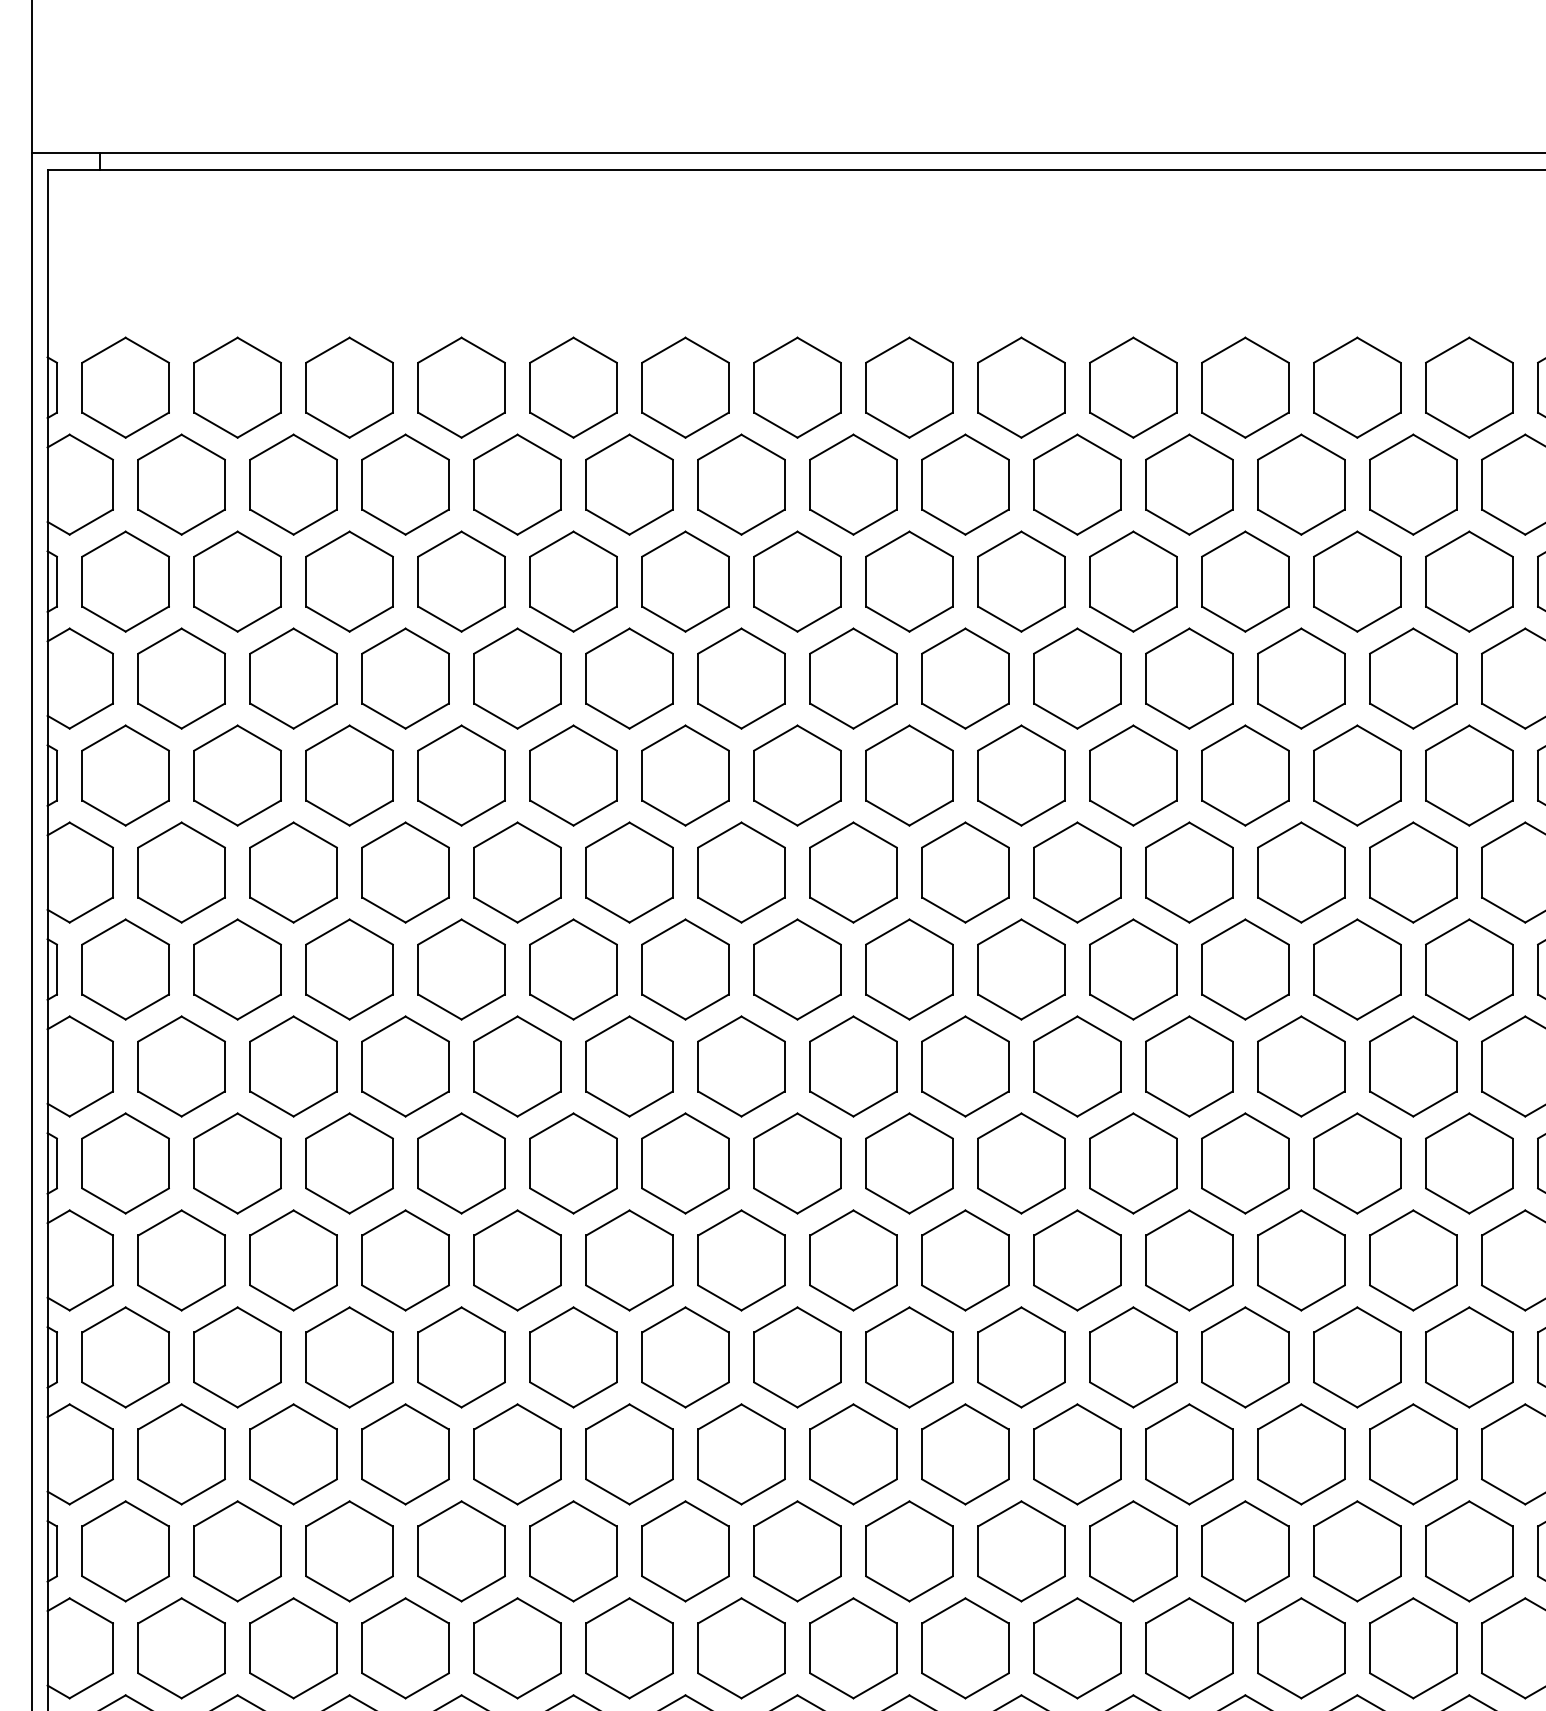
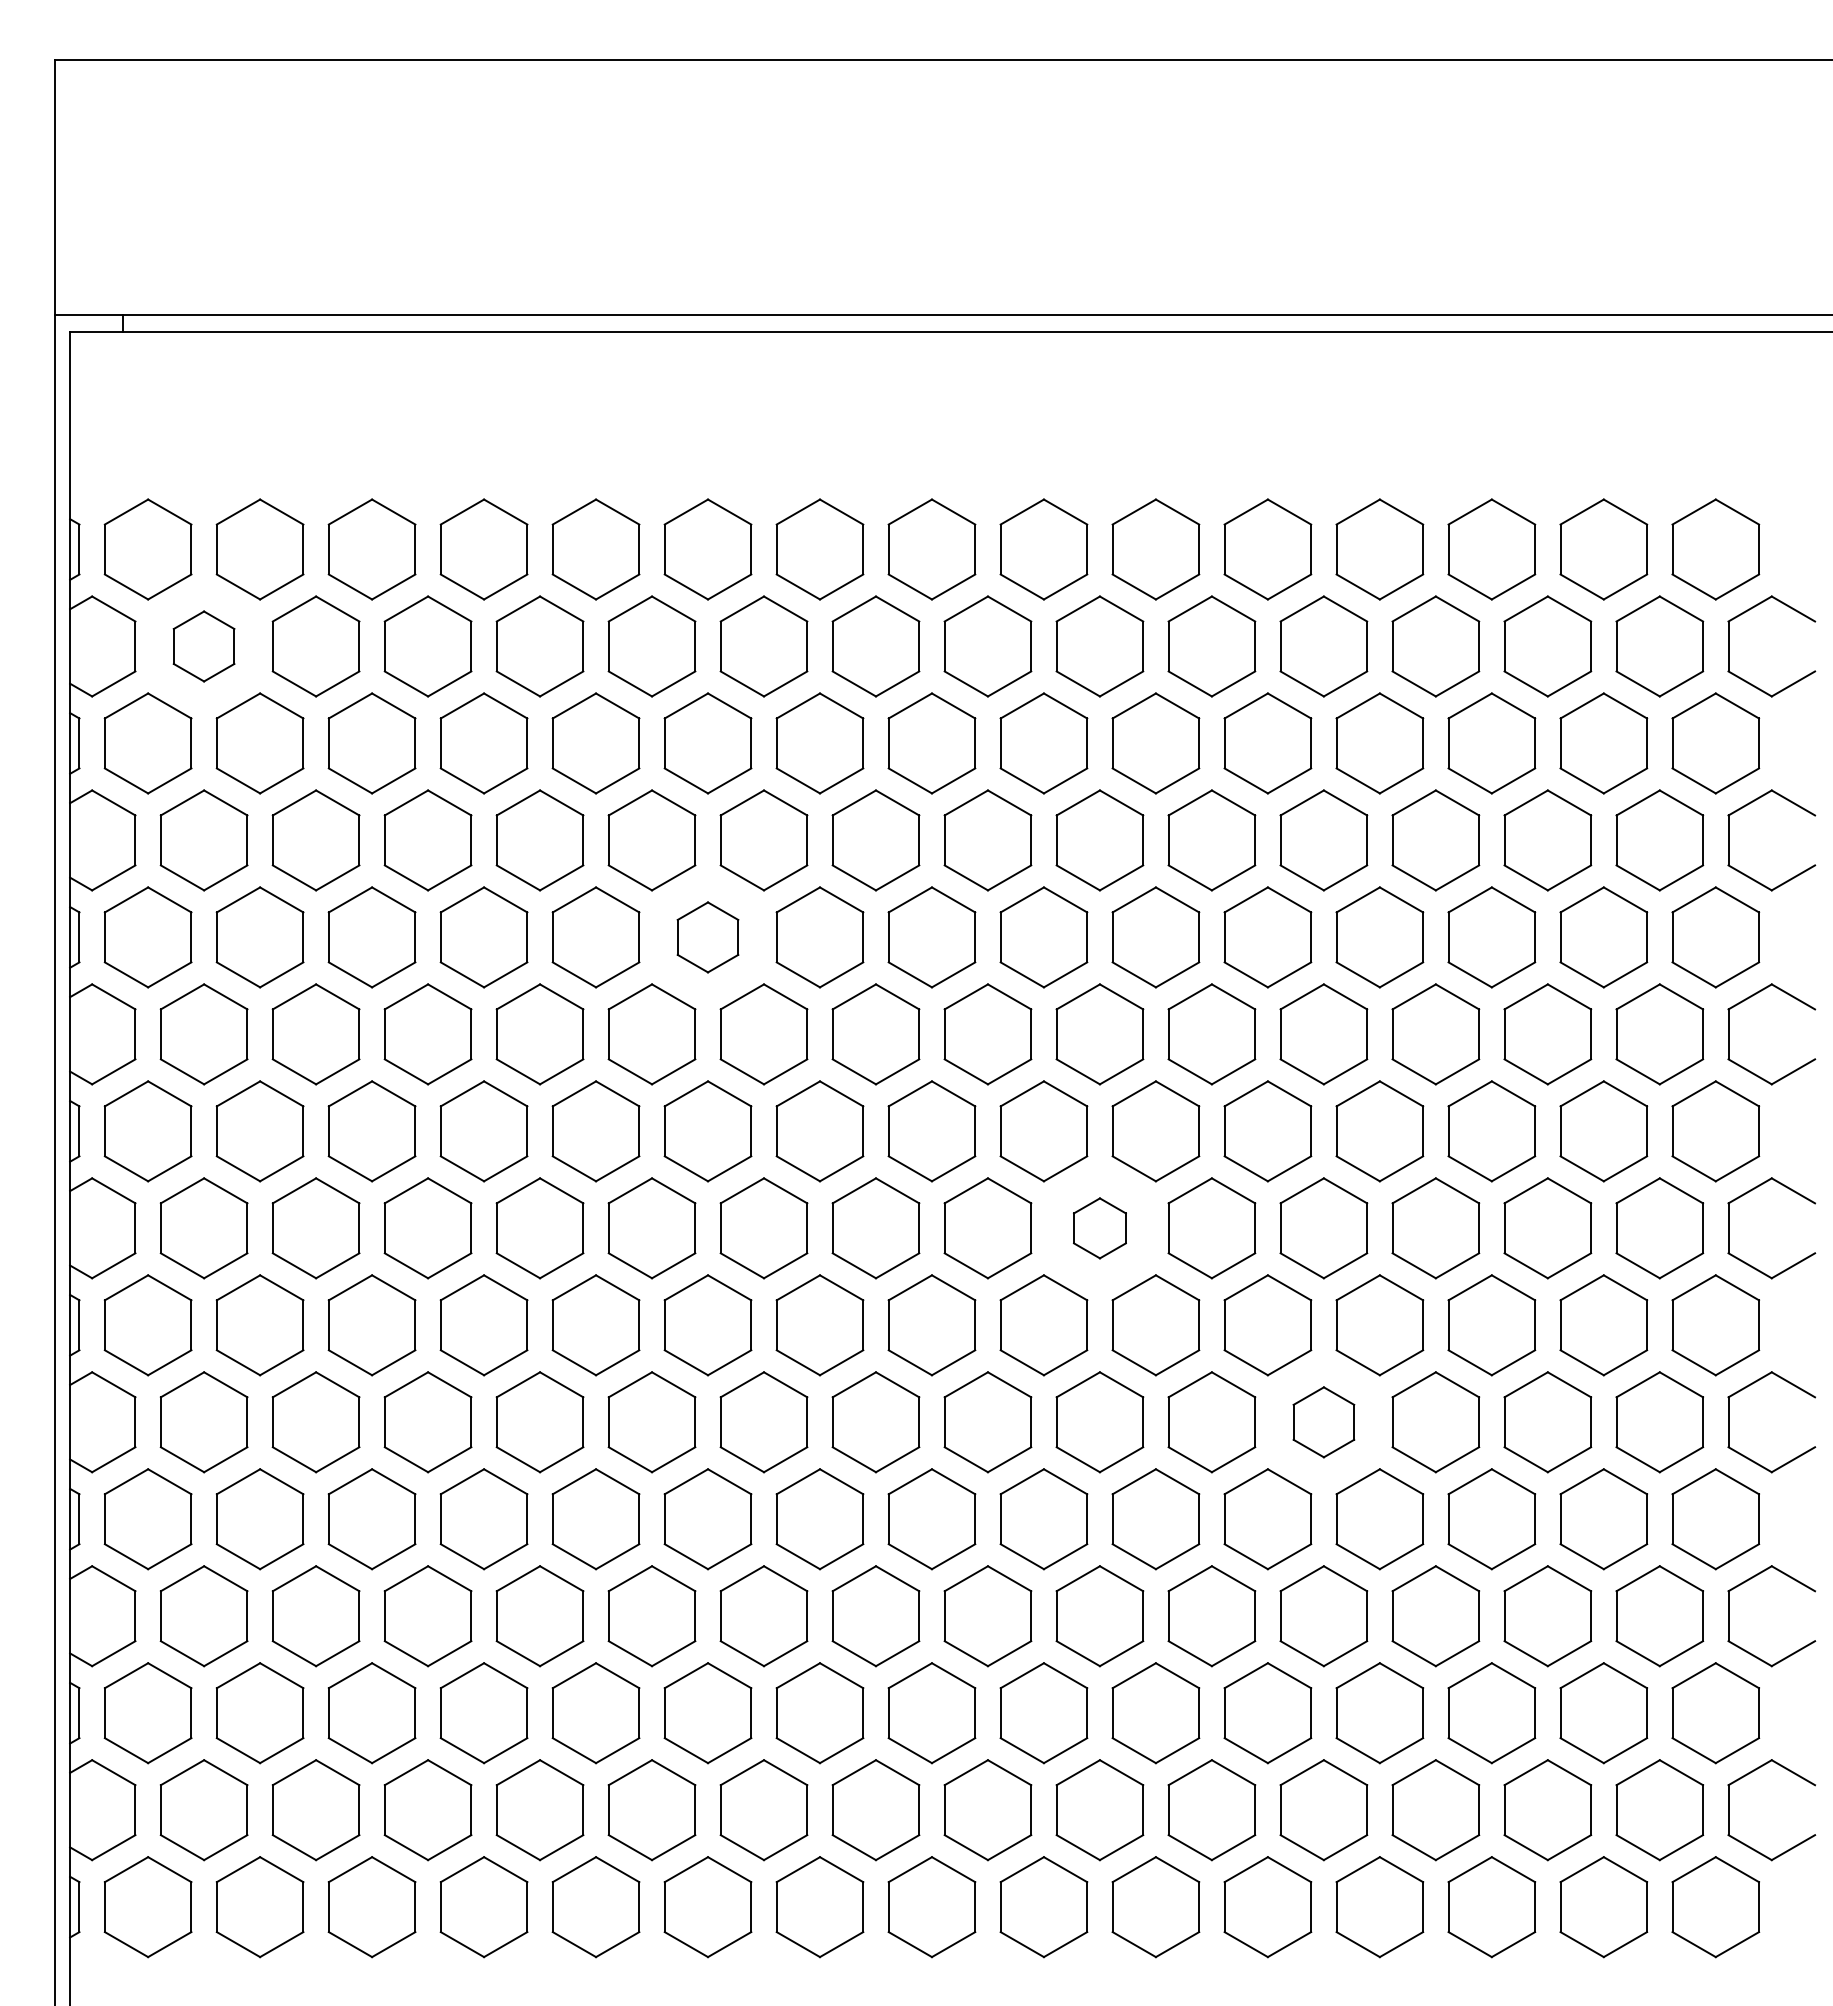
part: (180, 484) -> (203, 646), size x0.7
part: (684, 775) -> (707, 937), size x0.7
part: (1076, 1066) -> (1099, 1228), size x0.6
part: (1300, 1260) -> (1323, 1422), size x0.7

